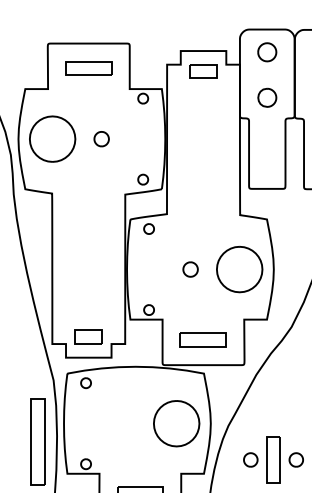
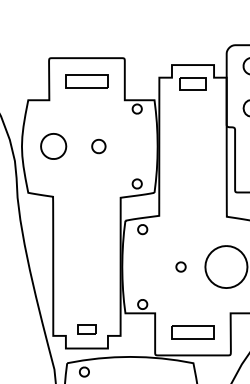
part: (52, 138) -> (53, 145), size x0.6
part: (190, 269) -> (180, 266), size x0.7
part: (88, 336) -> (86, 328), size x0.7

